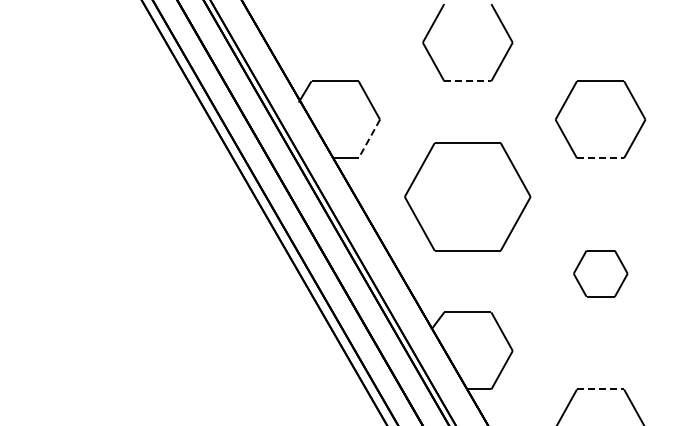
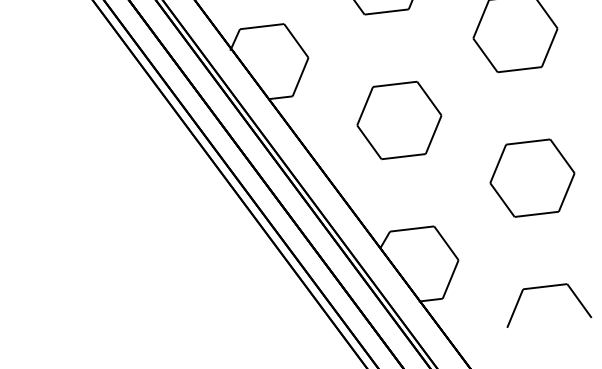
line: (467, 81) -> (386, 12), dashed -> solid
line: (369, 139) -> (300, 77), dashed -> solid
line: (600, 158) -> (519, 69), dashed -> solid
part: (467, 196) -> (399, 120), size x0.71
part: (600, 273) -> (532, 177), size x1.67
line: (600, 389) -> (545, 286), dashed -> solid

